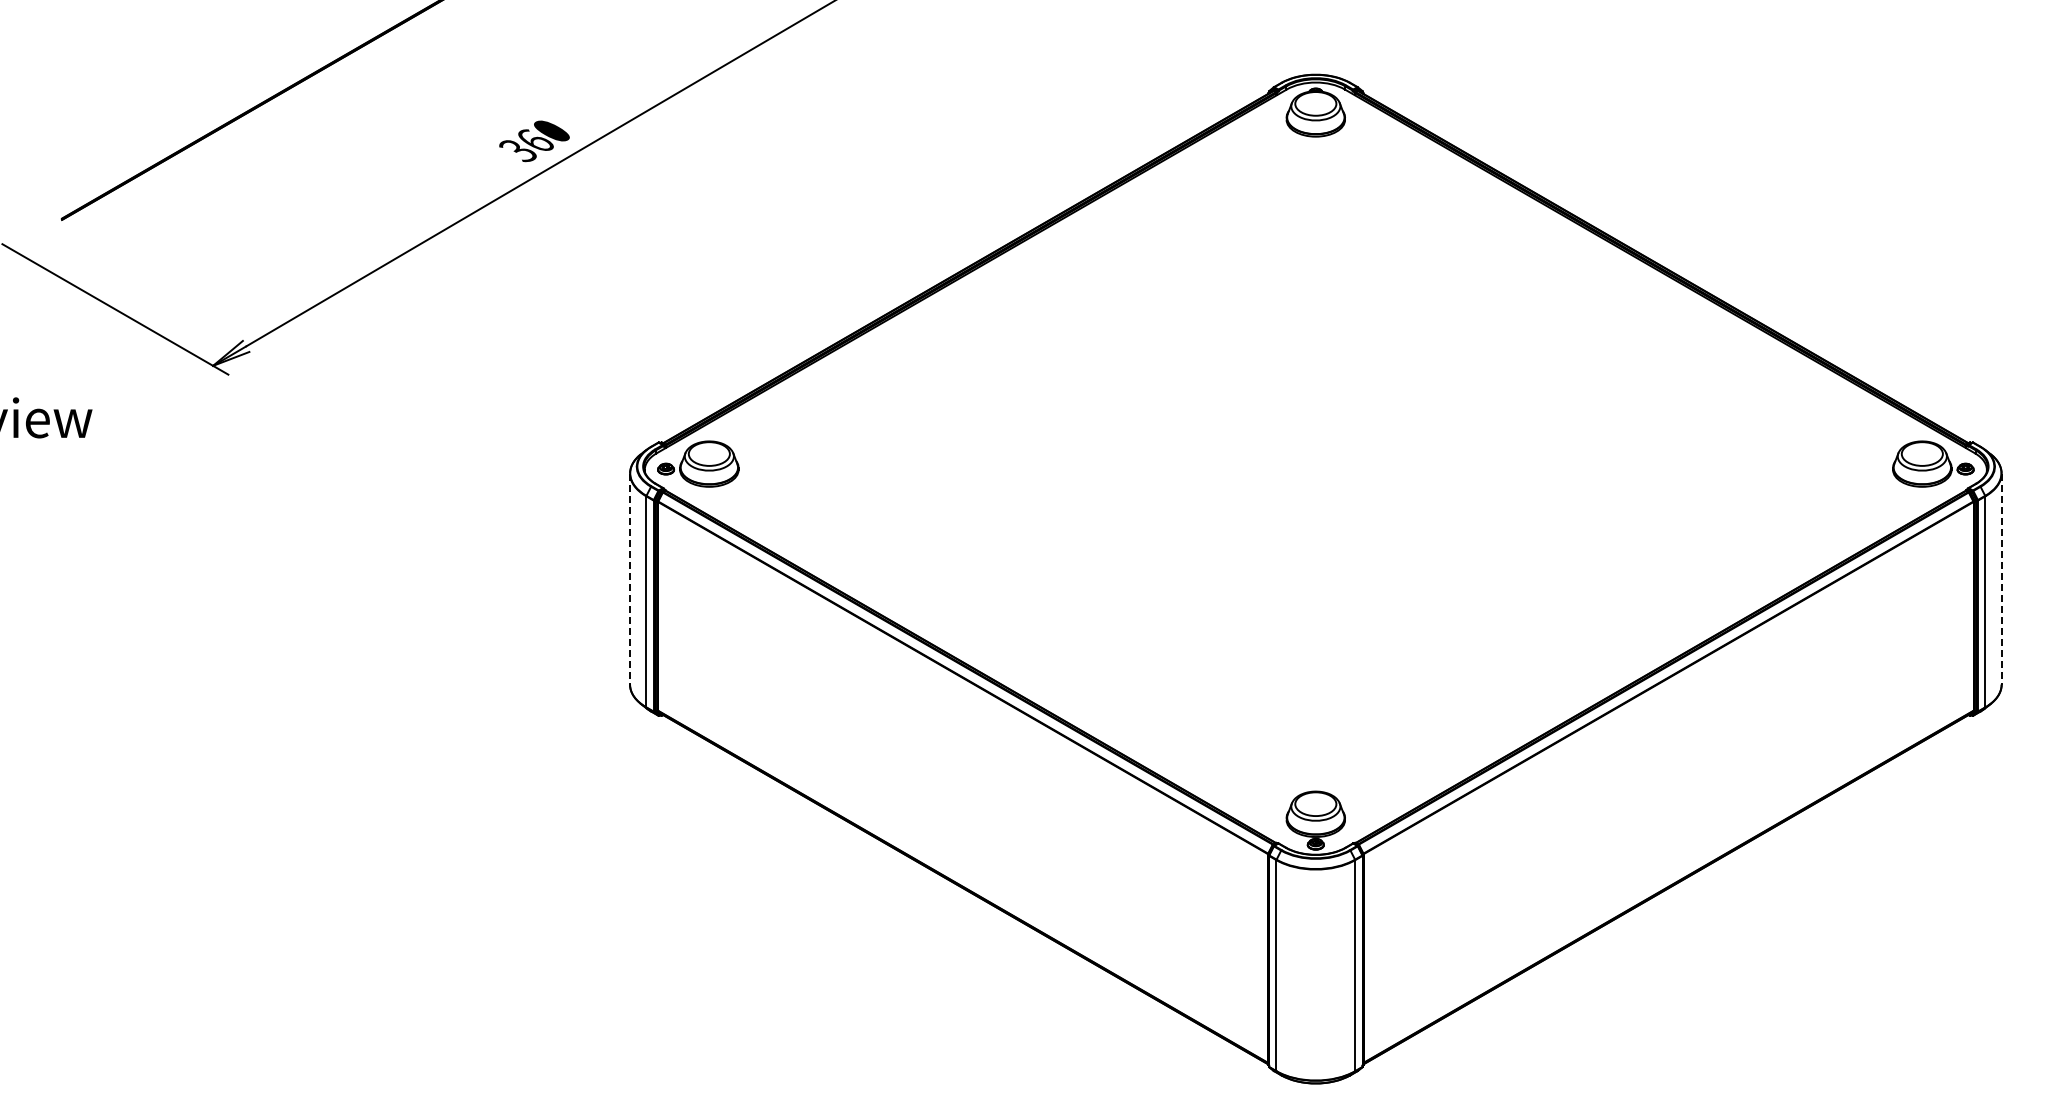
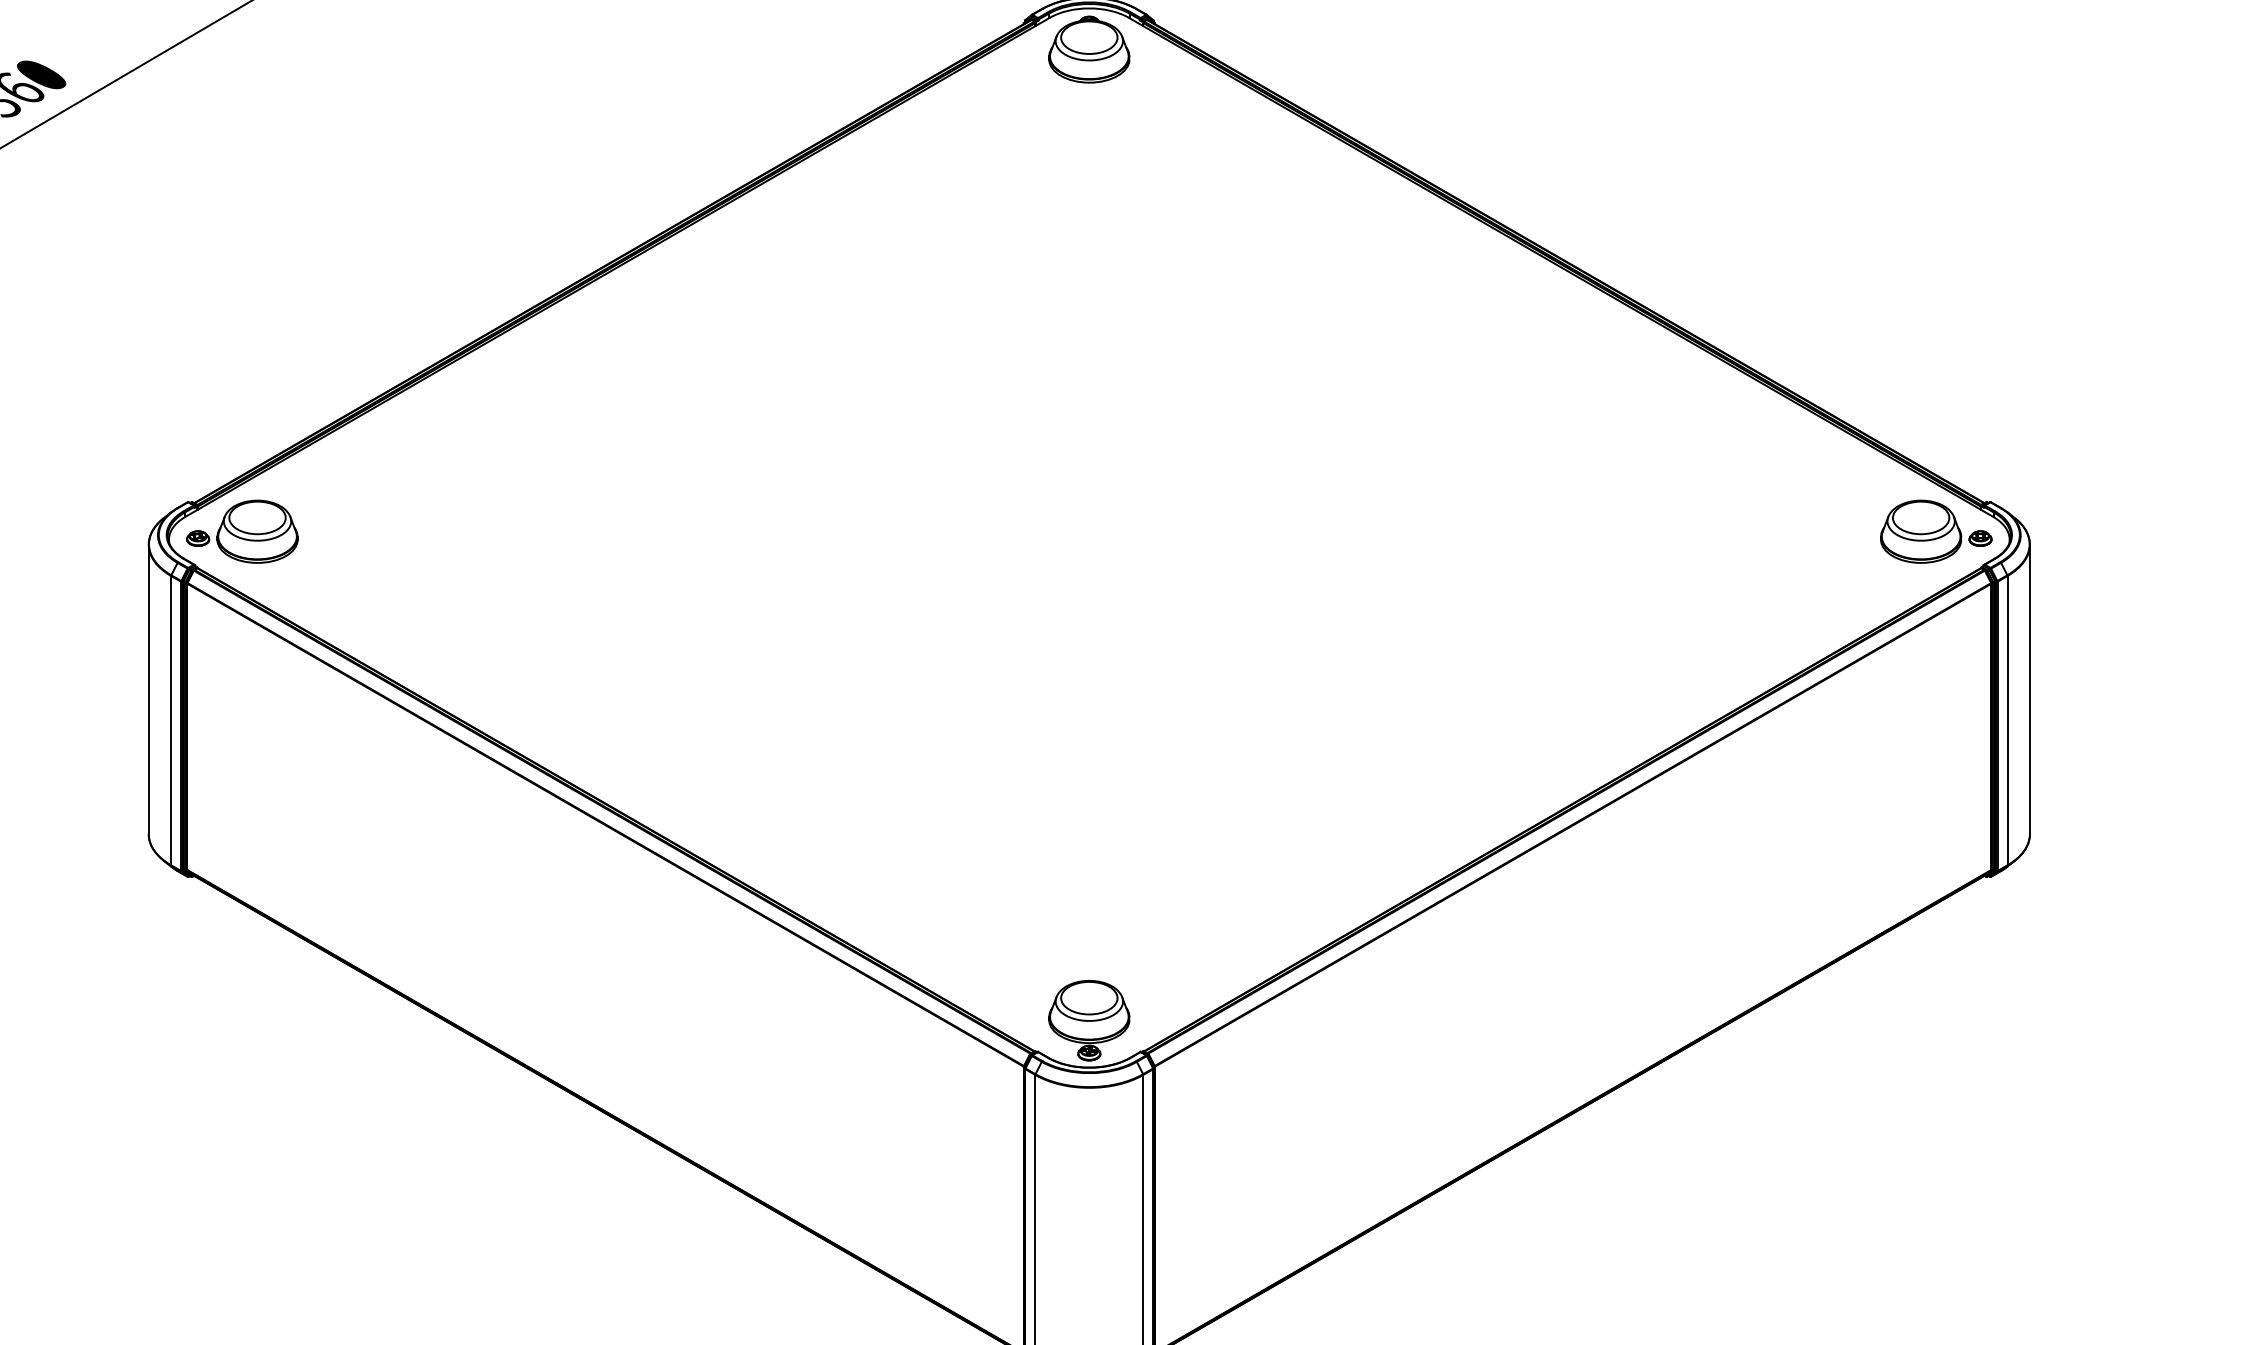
line: (630, 579) -> (149, 690), dashed -> solid
line: (2001, 579) -> (2029, 690), dashed -> solid

